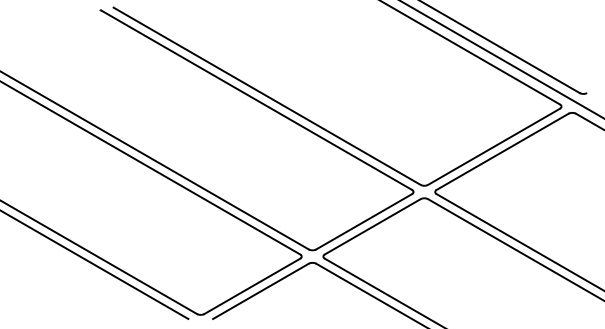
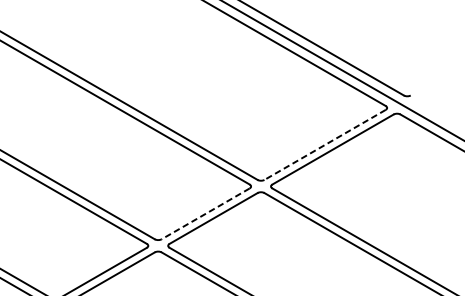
line: (493, 147) -> (324, 145), solid -> dashed
line: (363, 222) -> (205, 214), solid -> dashed

